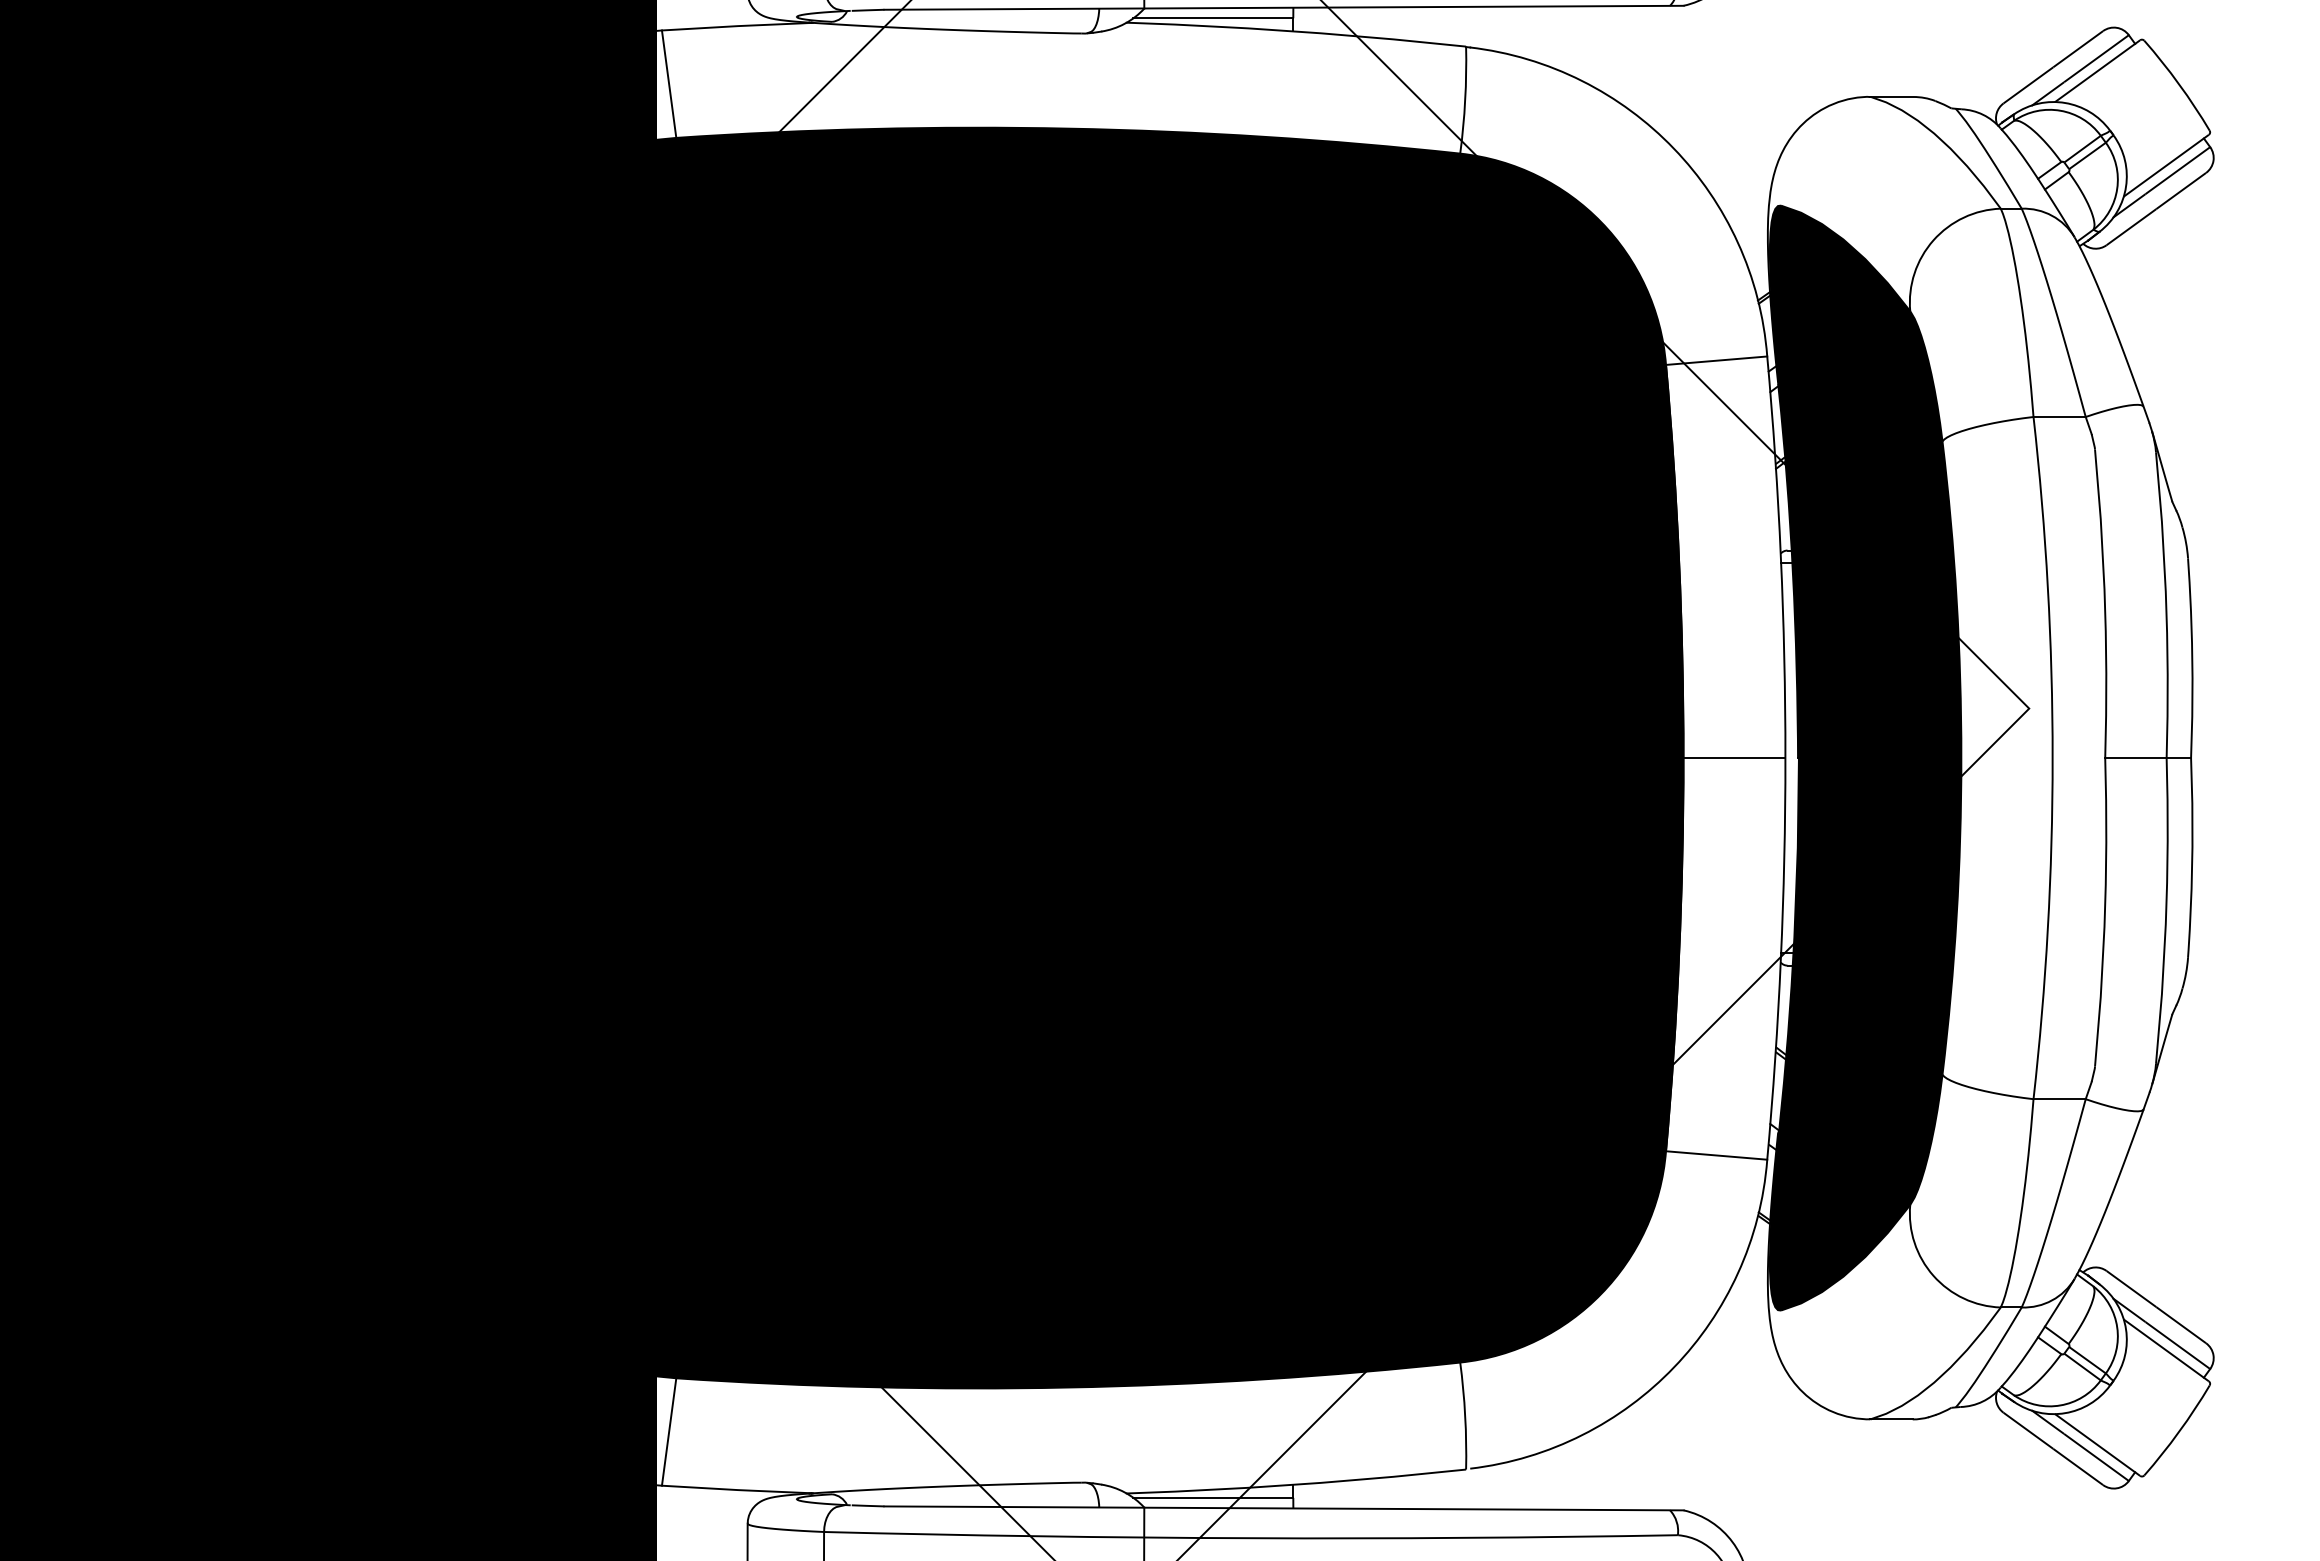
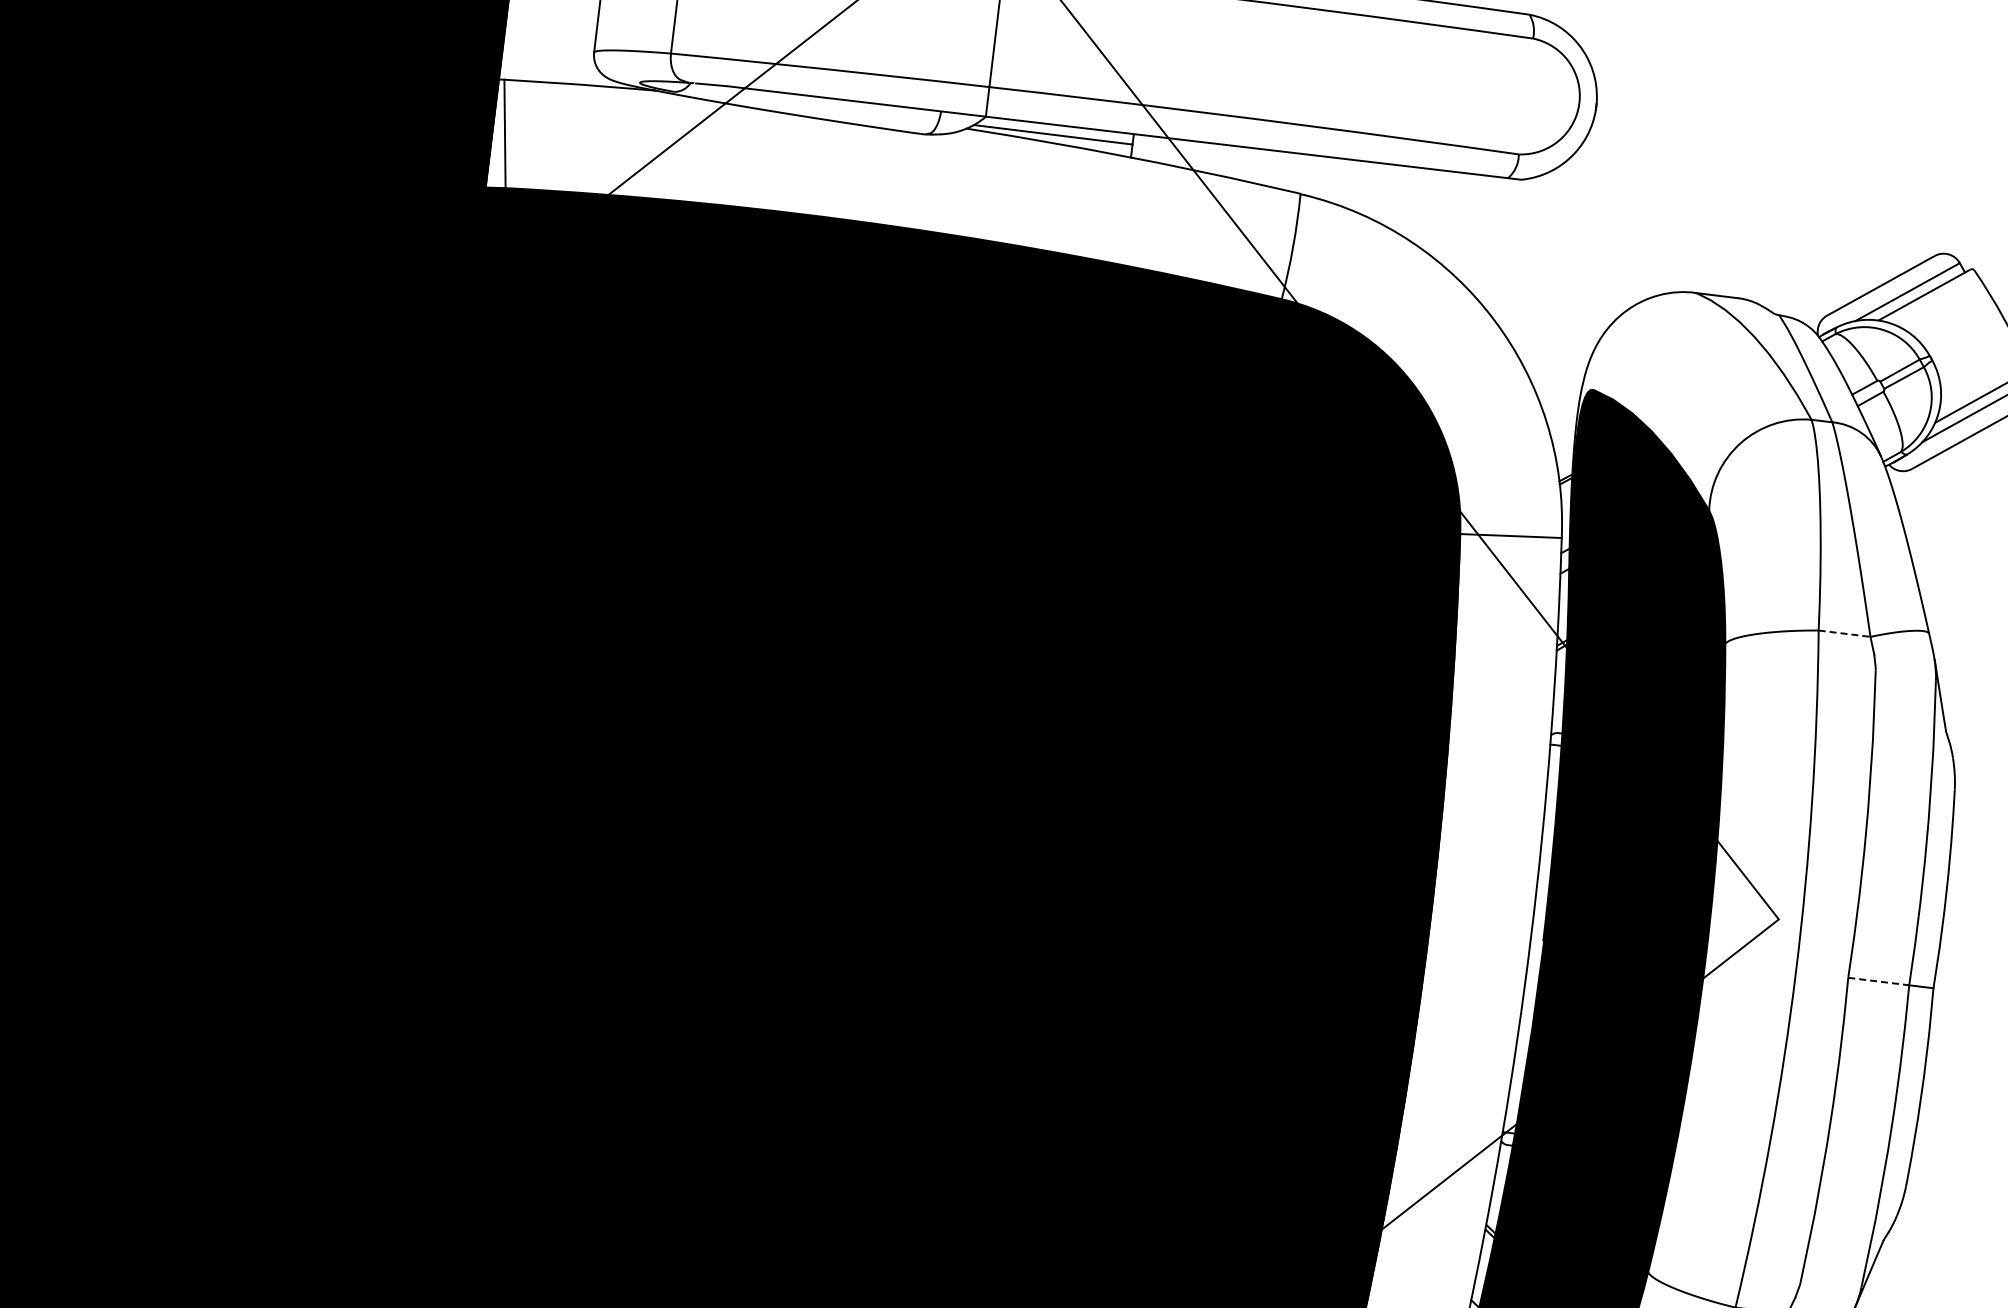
line: (2060, 417) -> (1845, 634), solid -> dashed
line: (1734, 758) -> (1480, 933), removed
line: (2135, 758) -> (1878, 981), solid -> dashed

